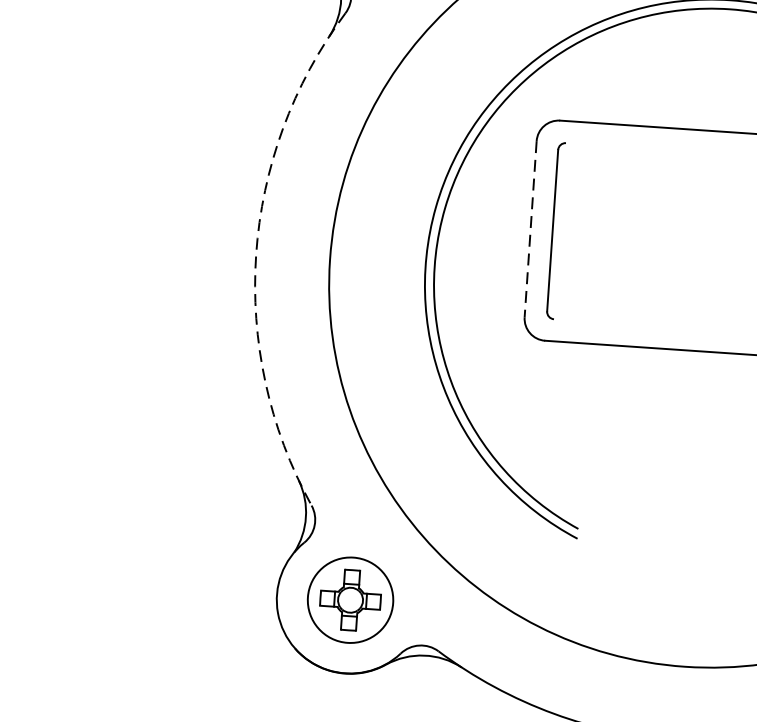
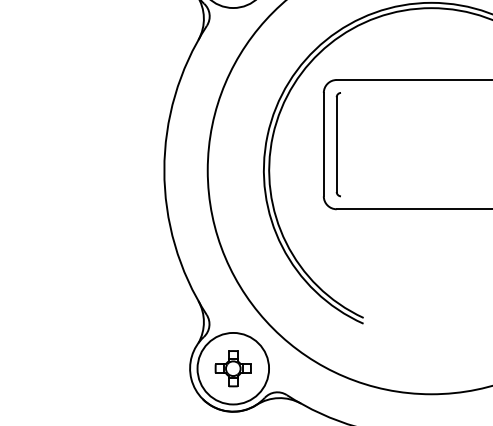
line: (530, 228) -> (323, 144), dashed -> solid
arc: (256, 254) -> (164, 170), dashed -> solid
circle: (350, 599) -> (233, 368), size x1.43

